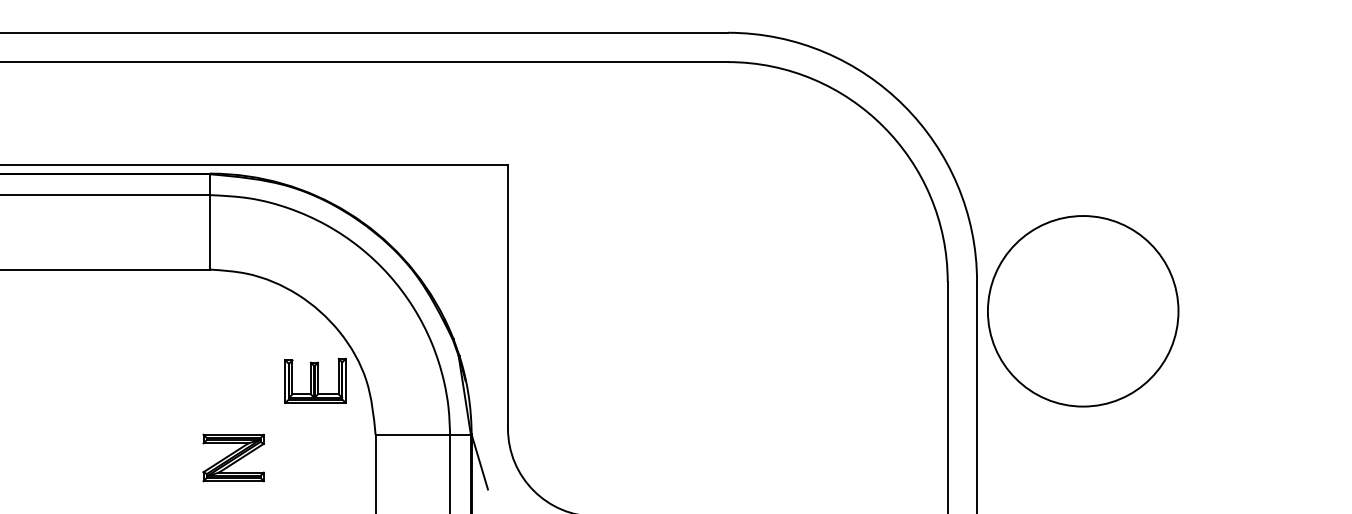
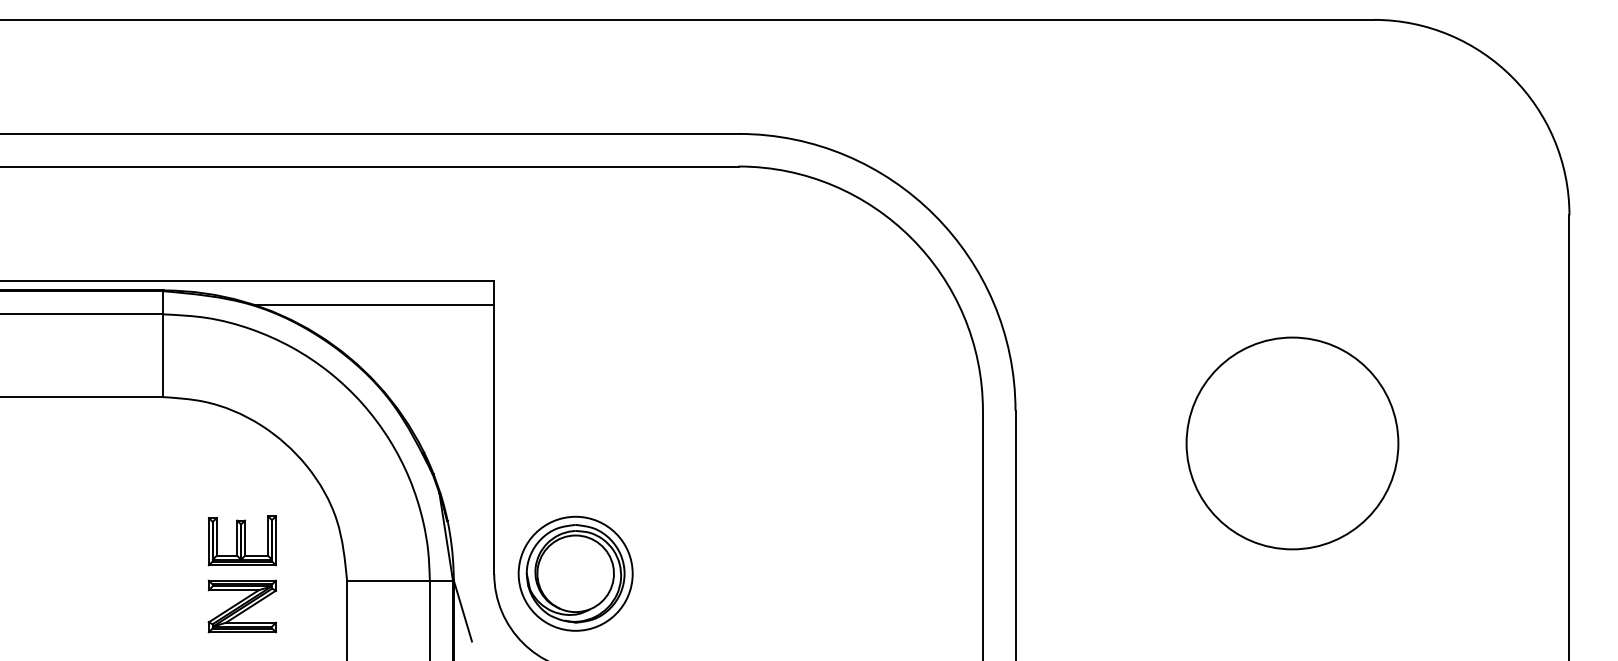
line: (400, 186) -> (374, 304), added
circle: (1083, 311) -> (1292, 443), moved
part: (314, 380) -> (241, 540), moved
part: (581, 428) -> (575, 573), added
part: (232, 457) -> (241, 606), moved

